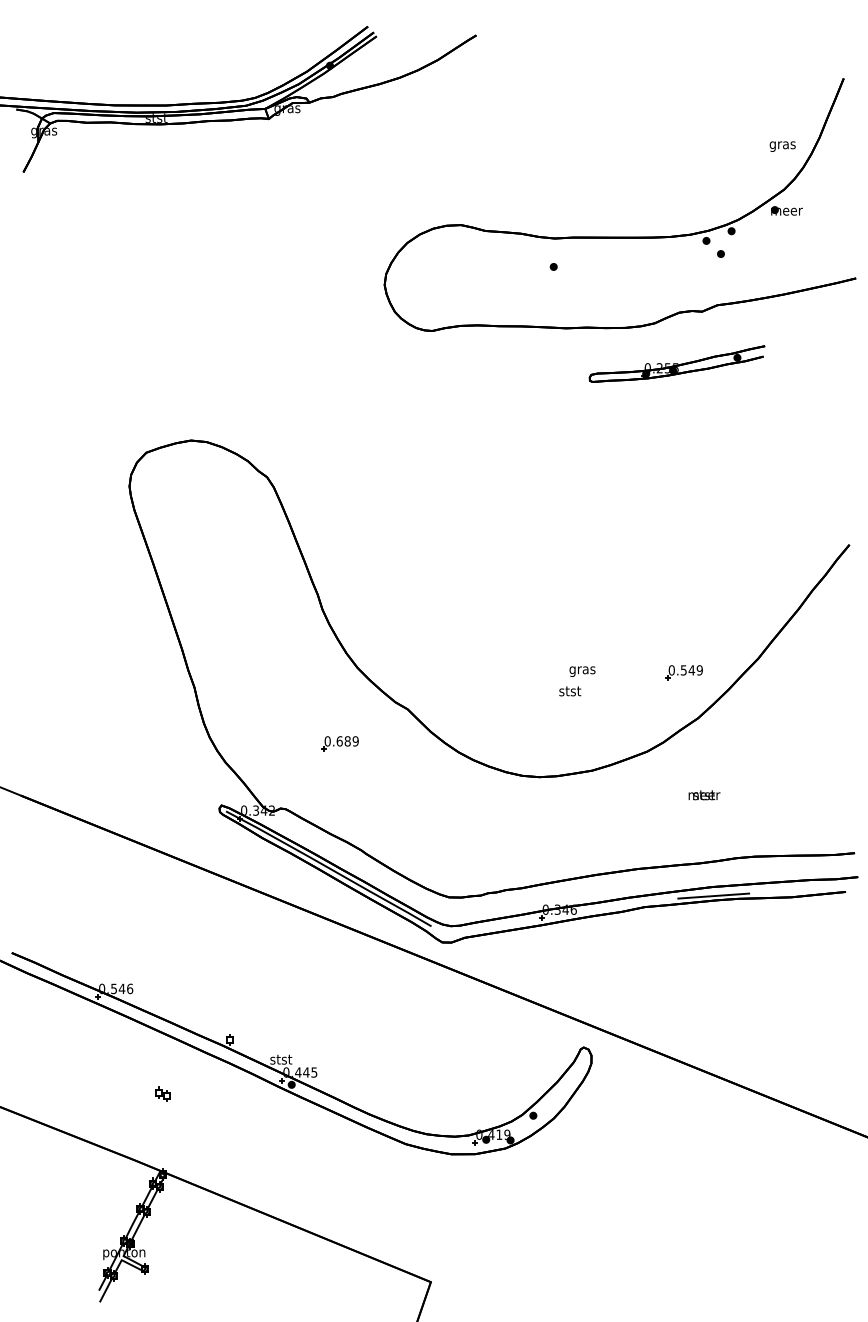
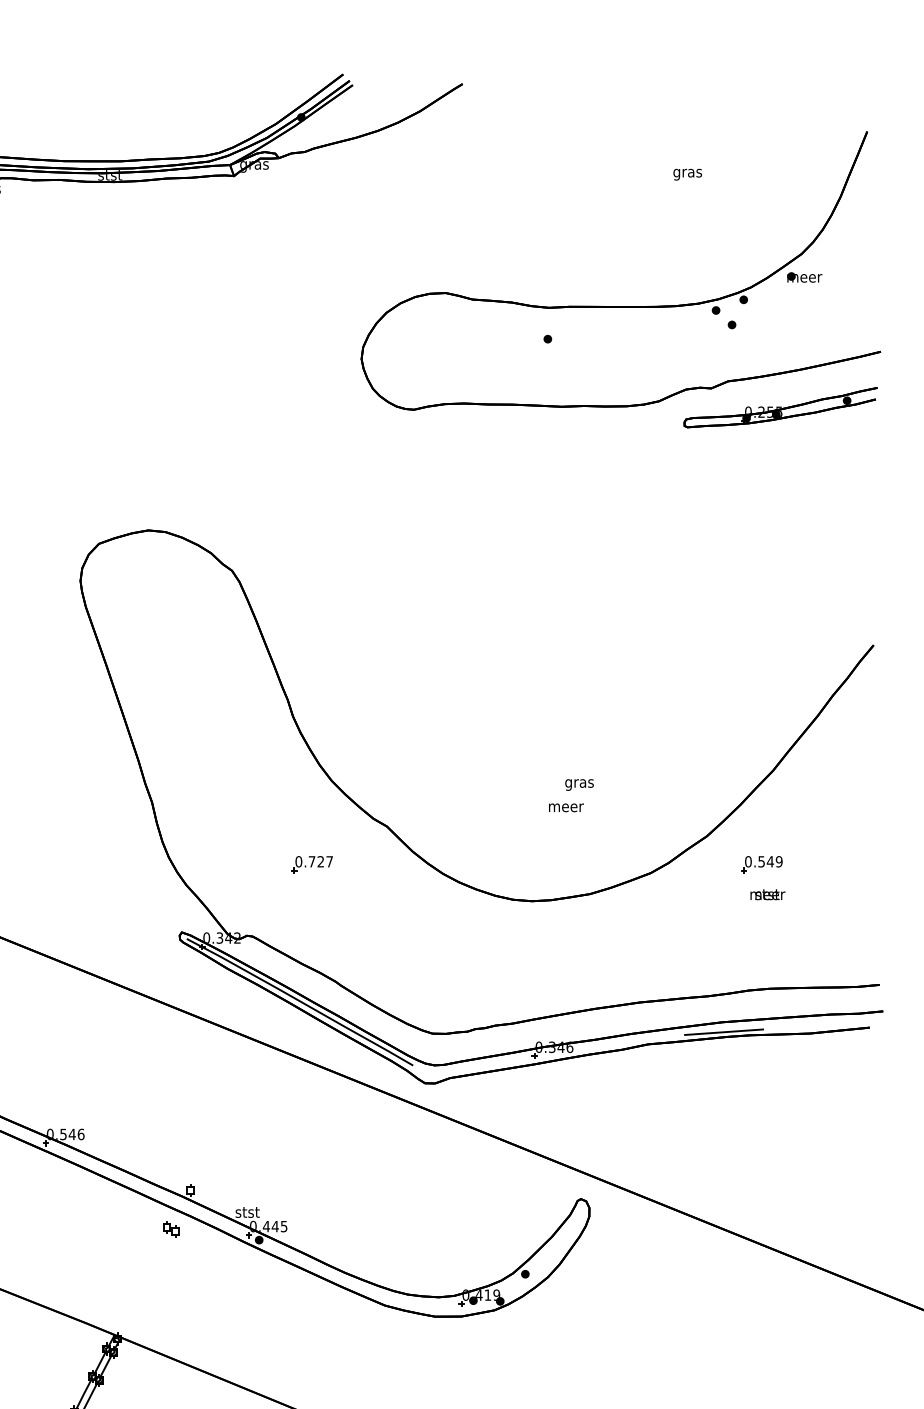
text: (782, 146) -> (687, 174), moved
part: (676, 363) -> (779, 406), moved
part: (683, 672) -> (761, 864), moved
text: (570, 691) -> (566, 806), stst -> meer
text: (347, 741) -> (320, 861), 0.689 -> 0.727
text: (704, 795) -> (767, 894), moved
part: (162, 1093) -> (170, 1228), moved

